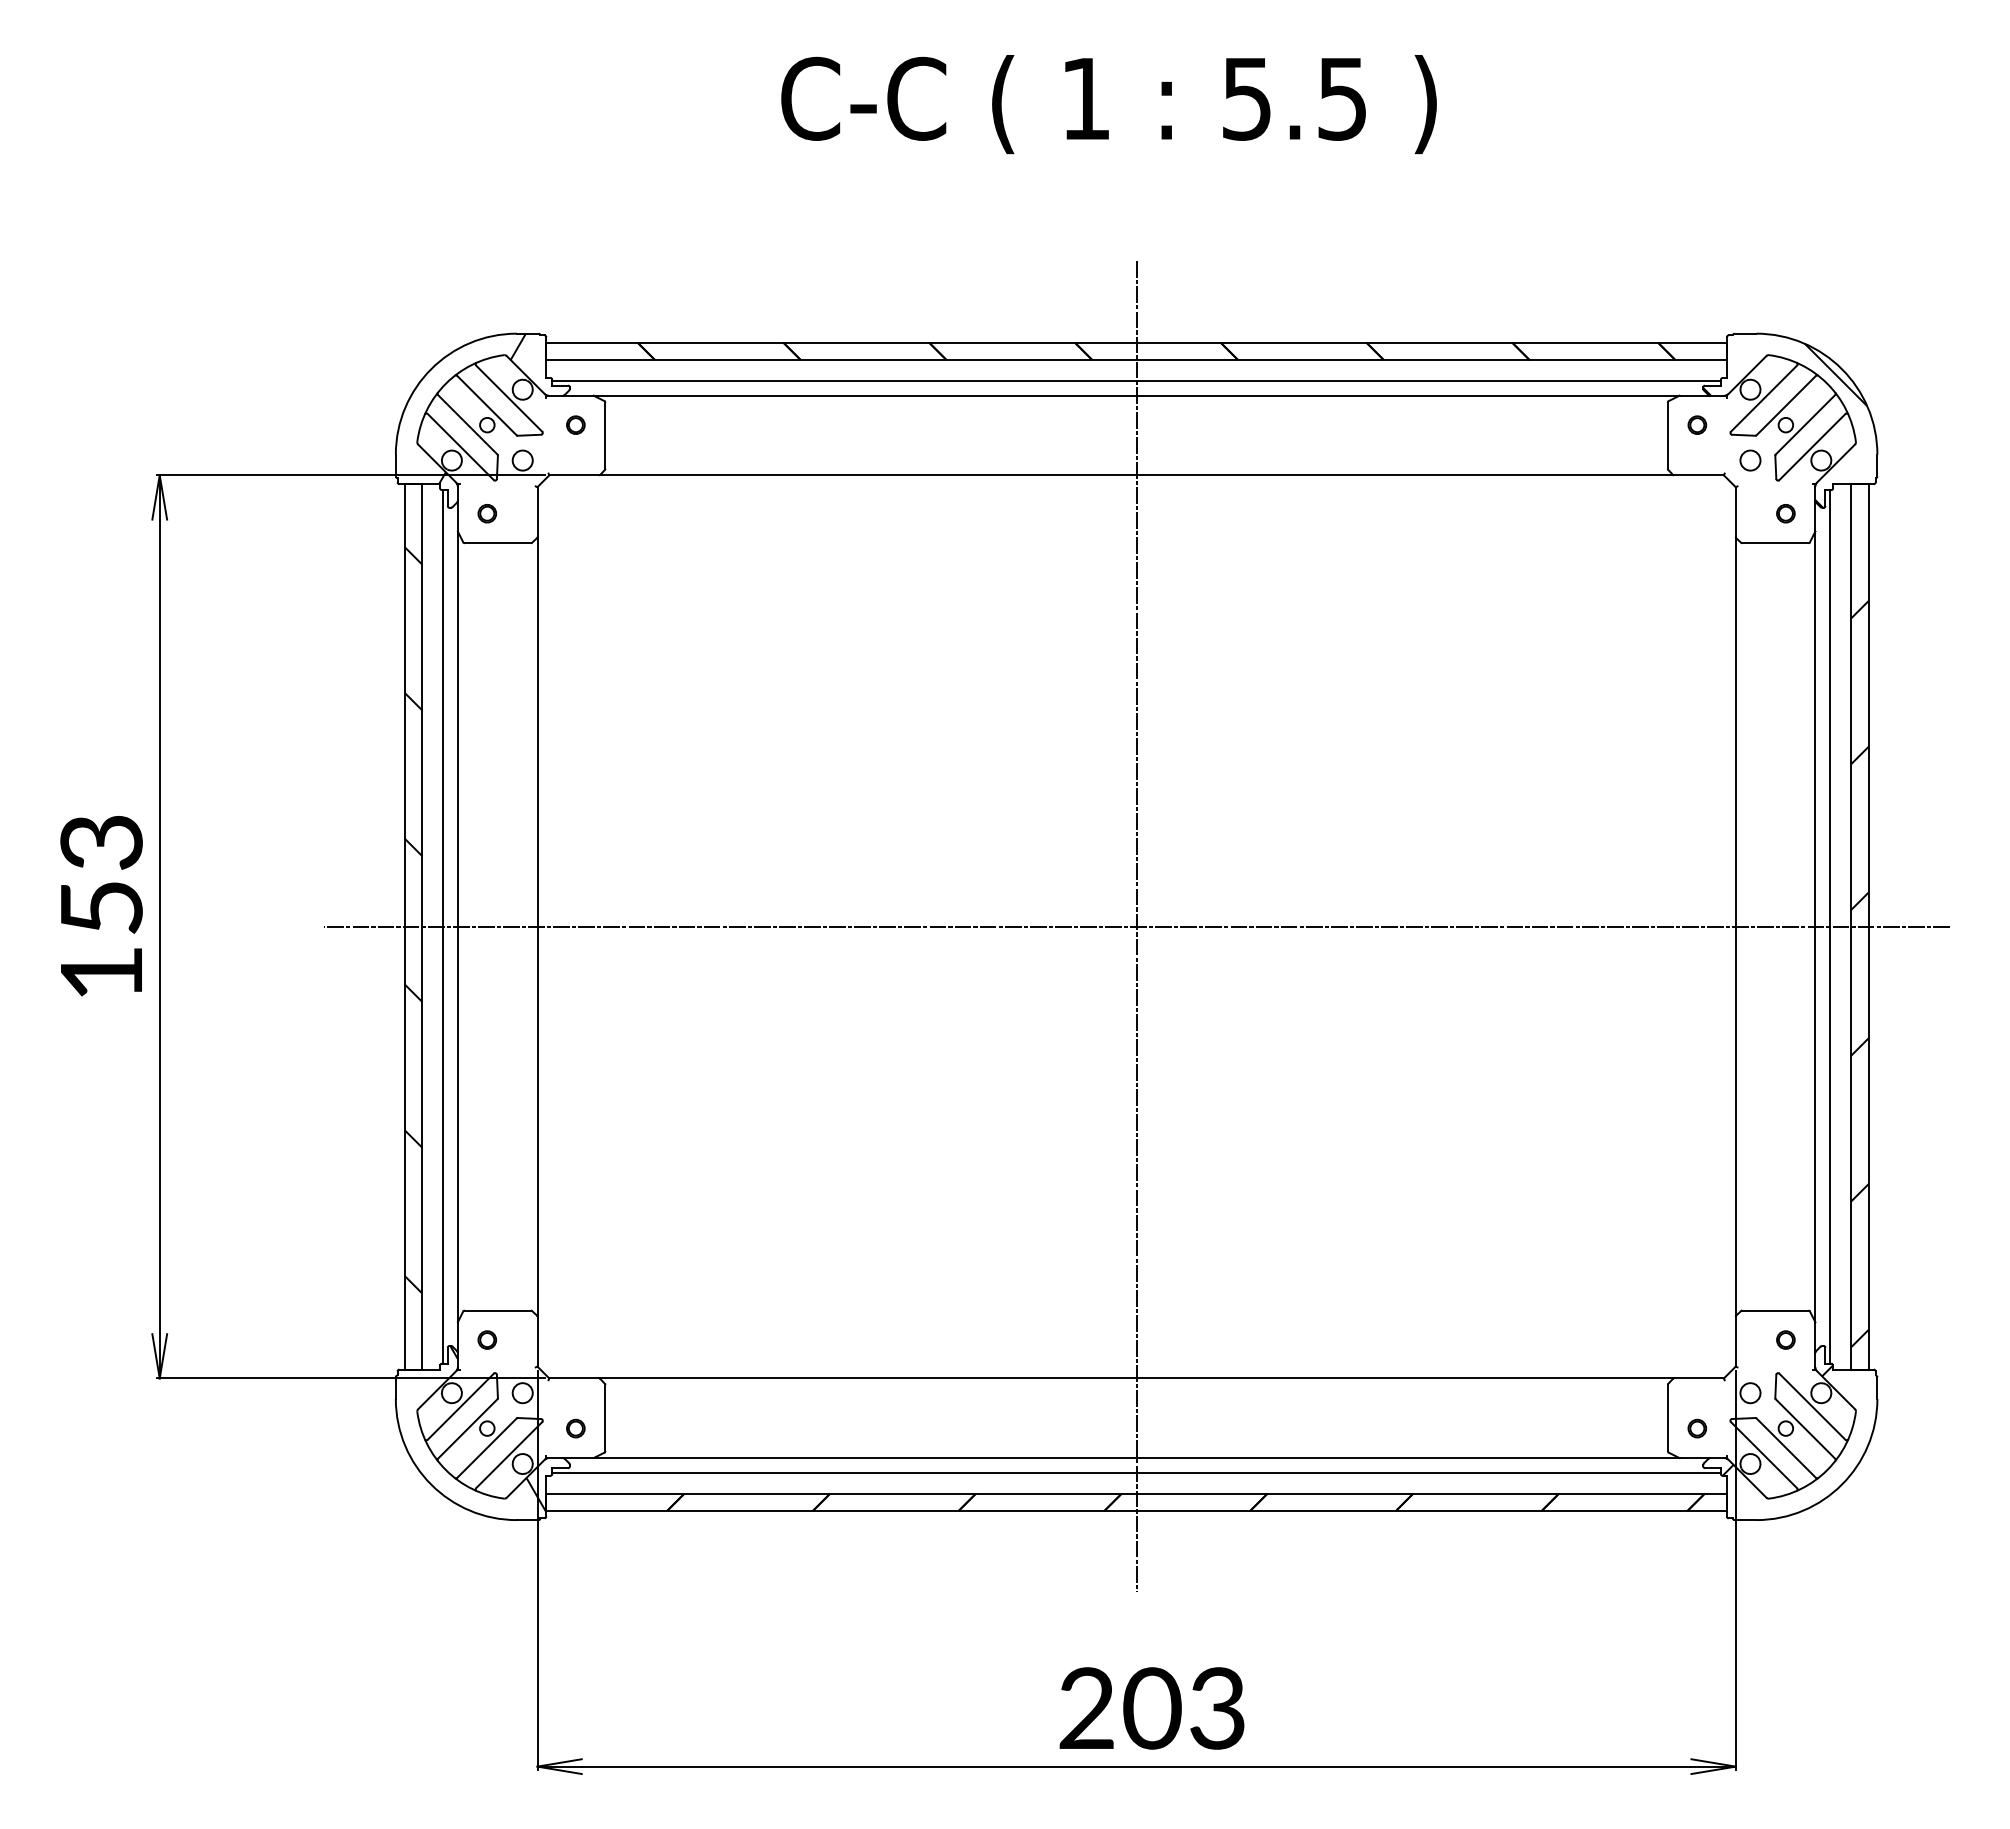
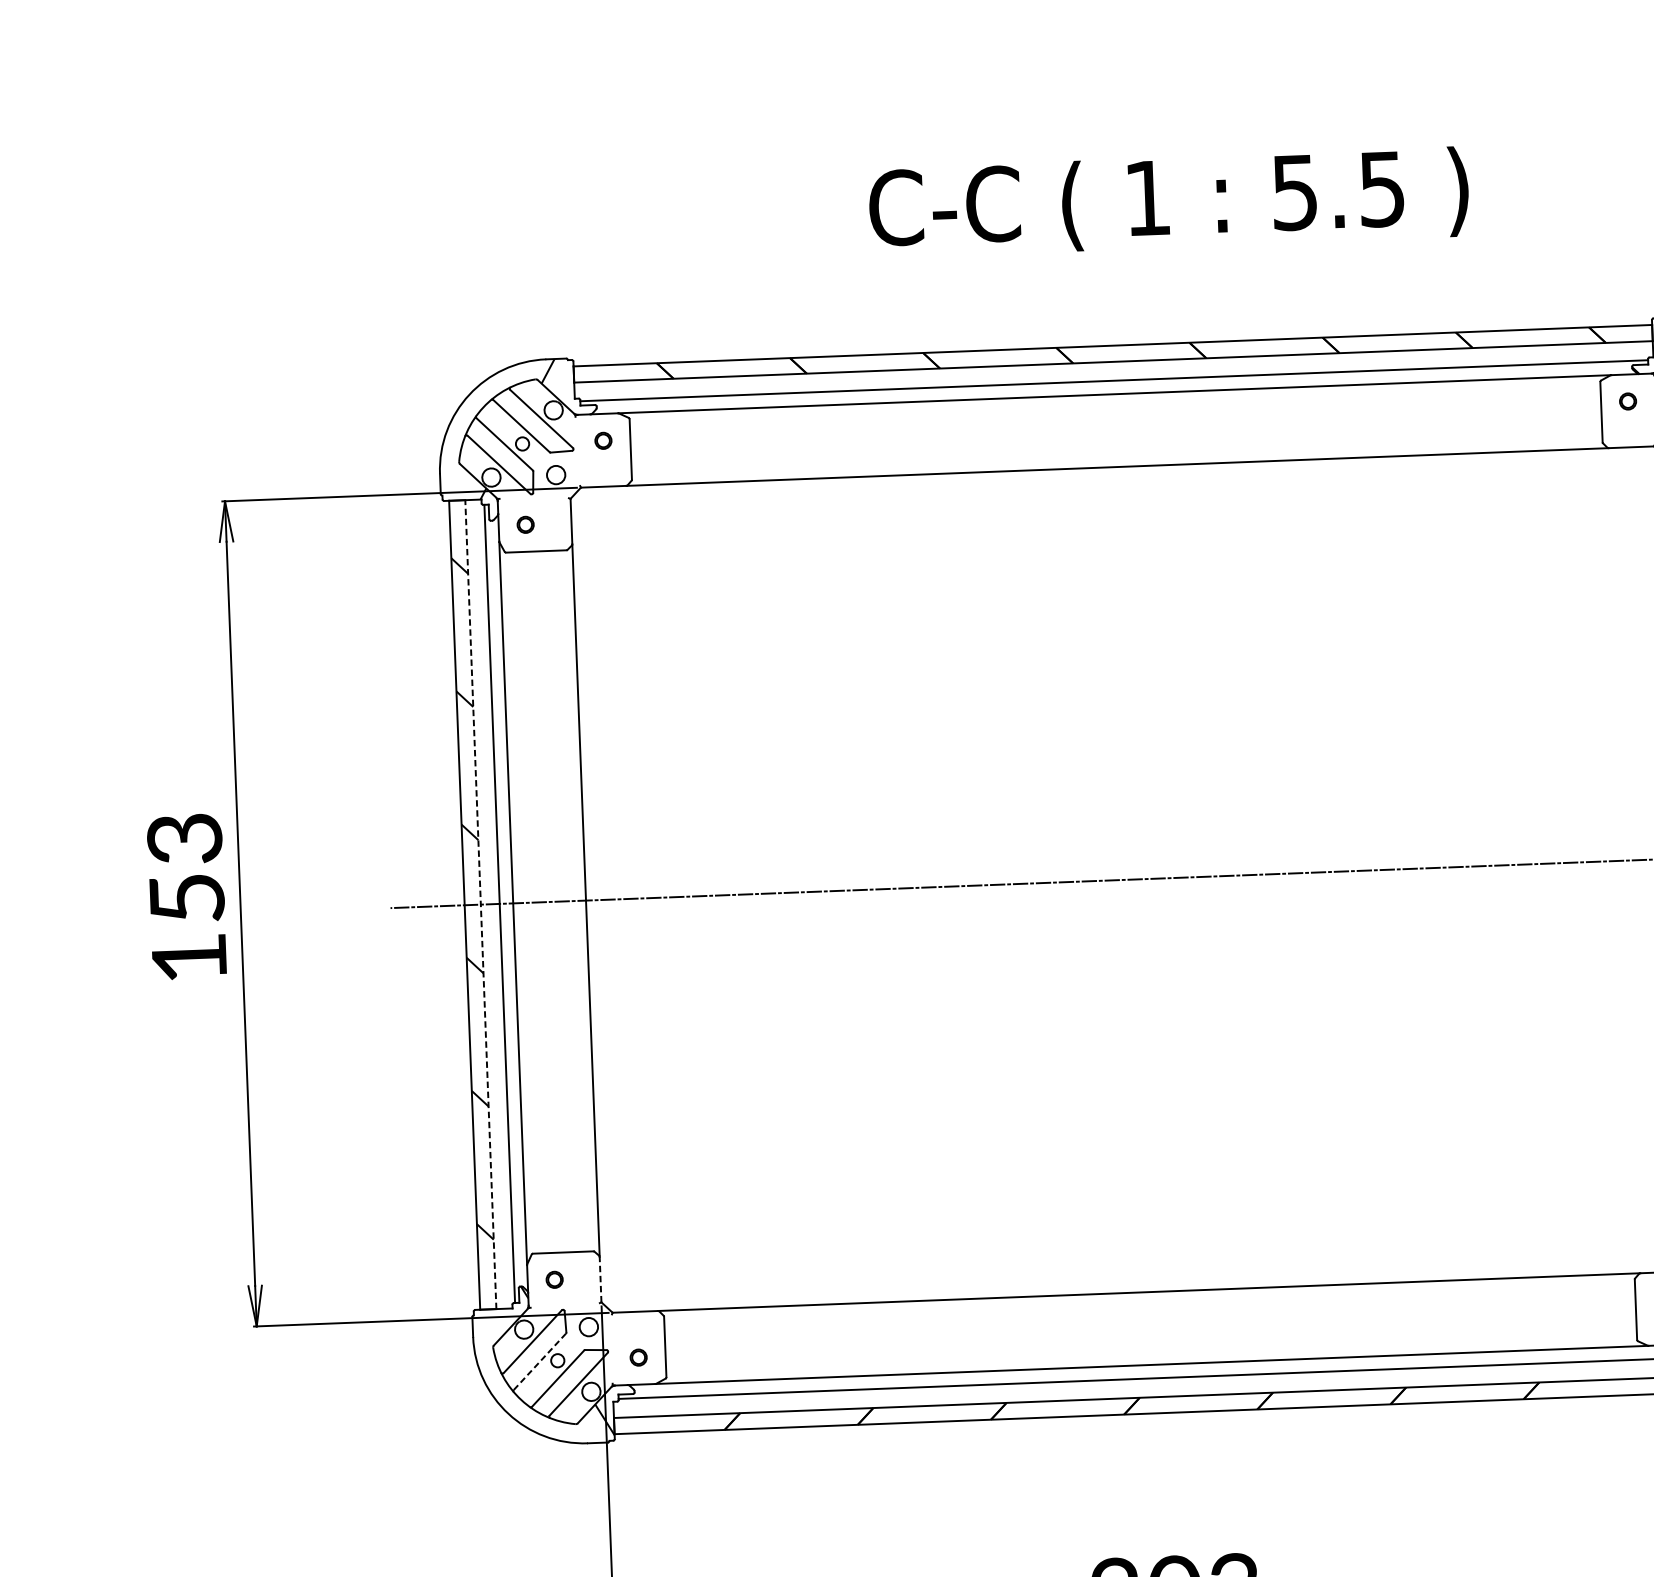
text: (1108, 104) -> (1168, 202), moved
line: (422, 926) -> (480, 904), solid -> dashed
line: (1136, 926) -> (1133, 879), removed
line: (537, 1341) -> (600, 1279), solid -> dashed
line: (467, 1429) -> (539, 1362), solid -> dashed

